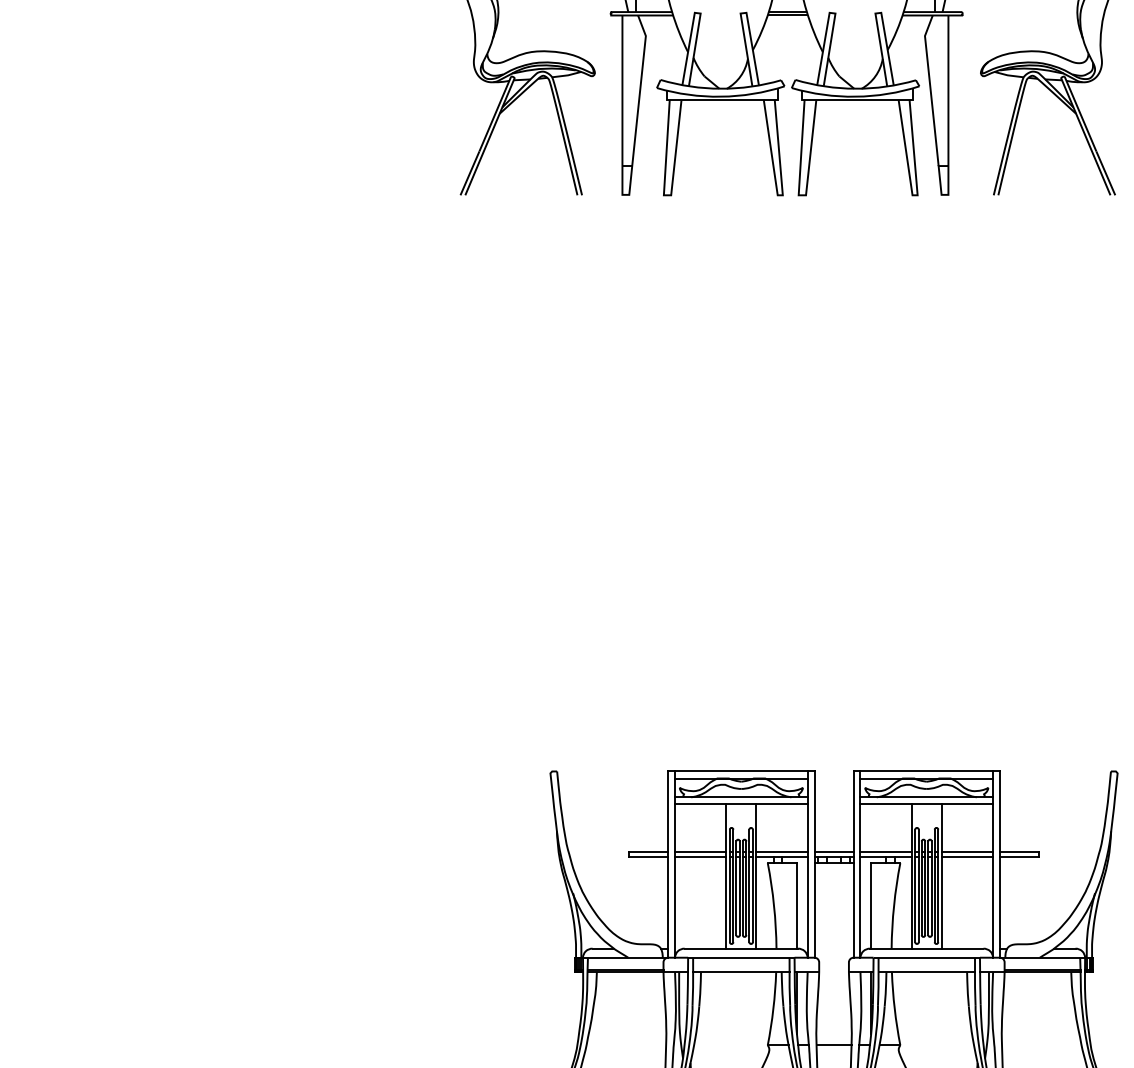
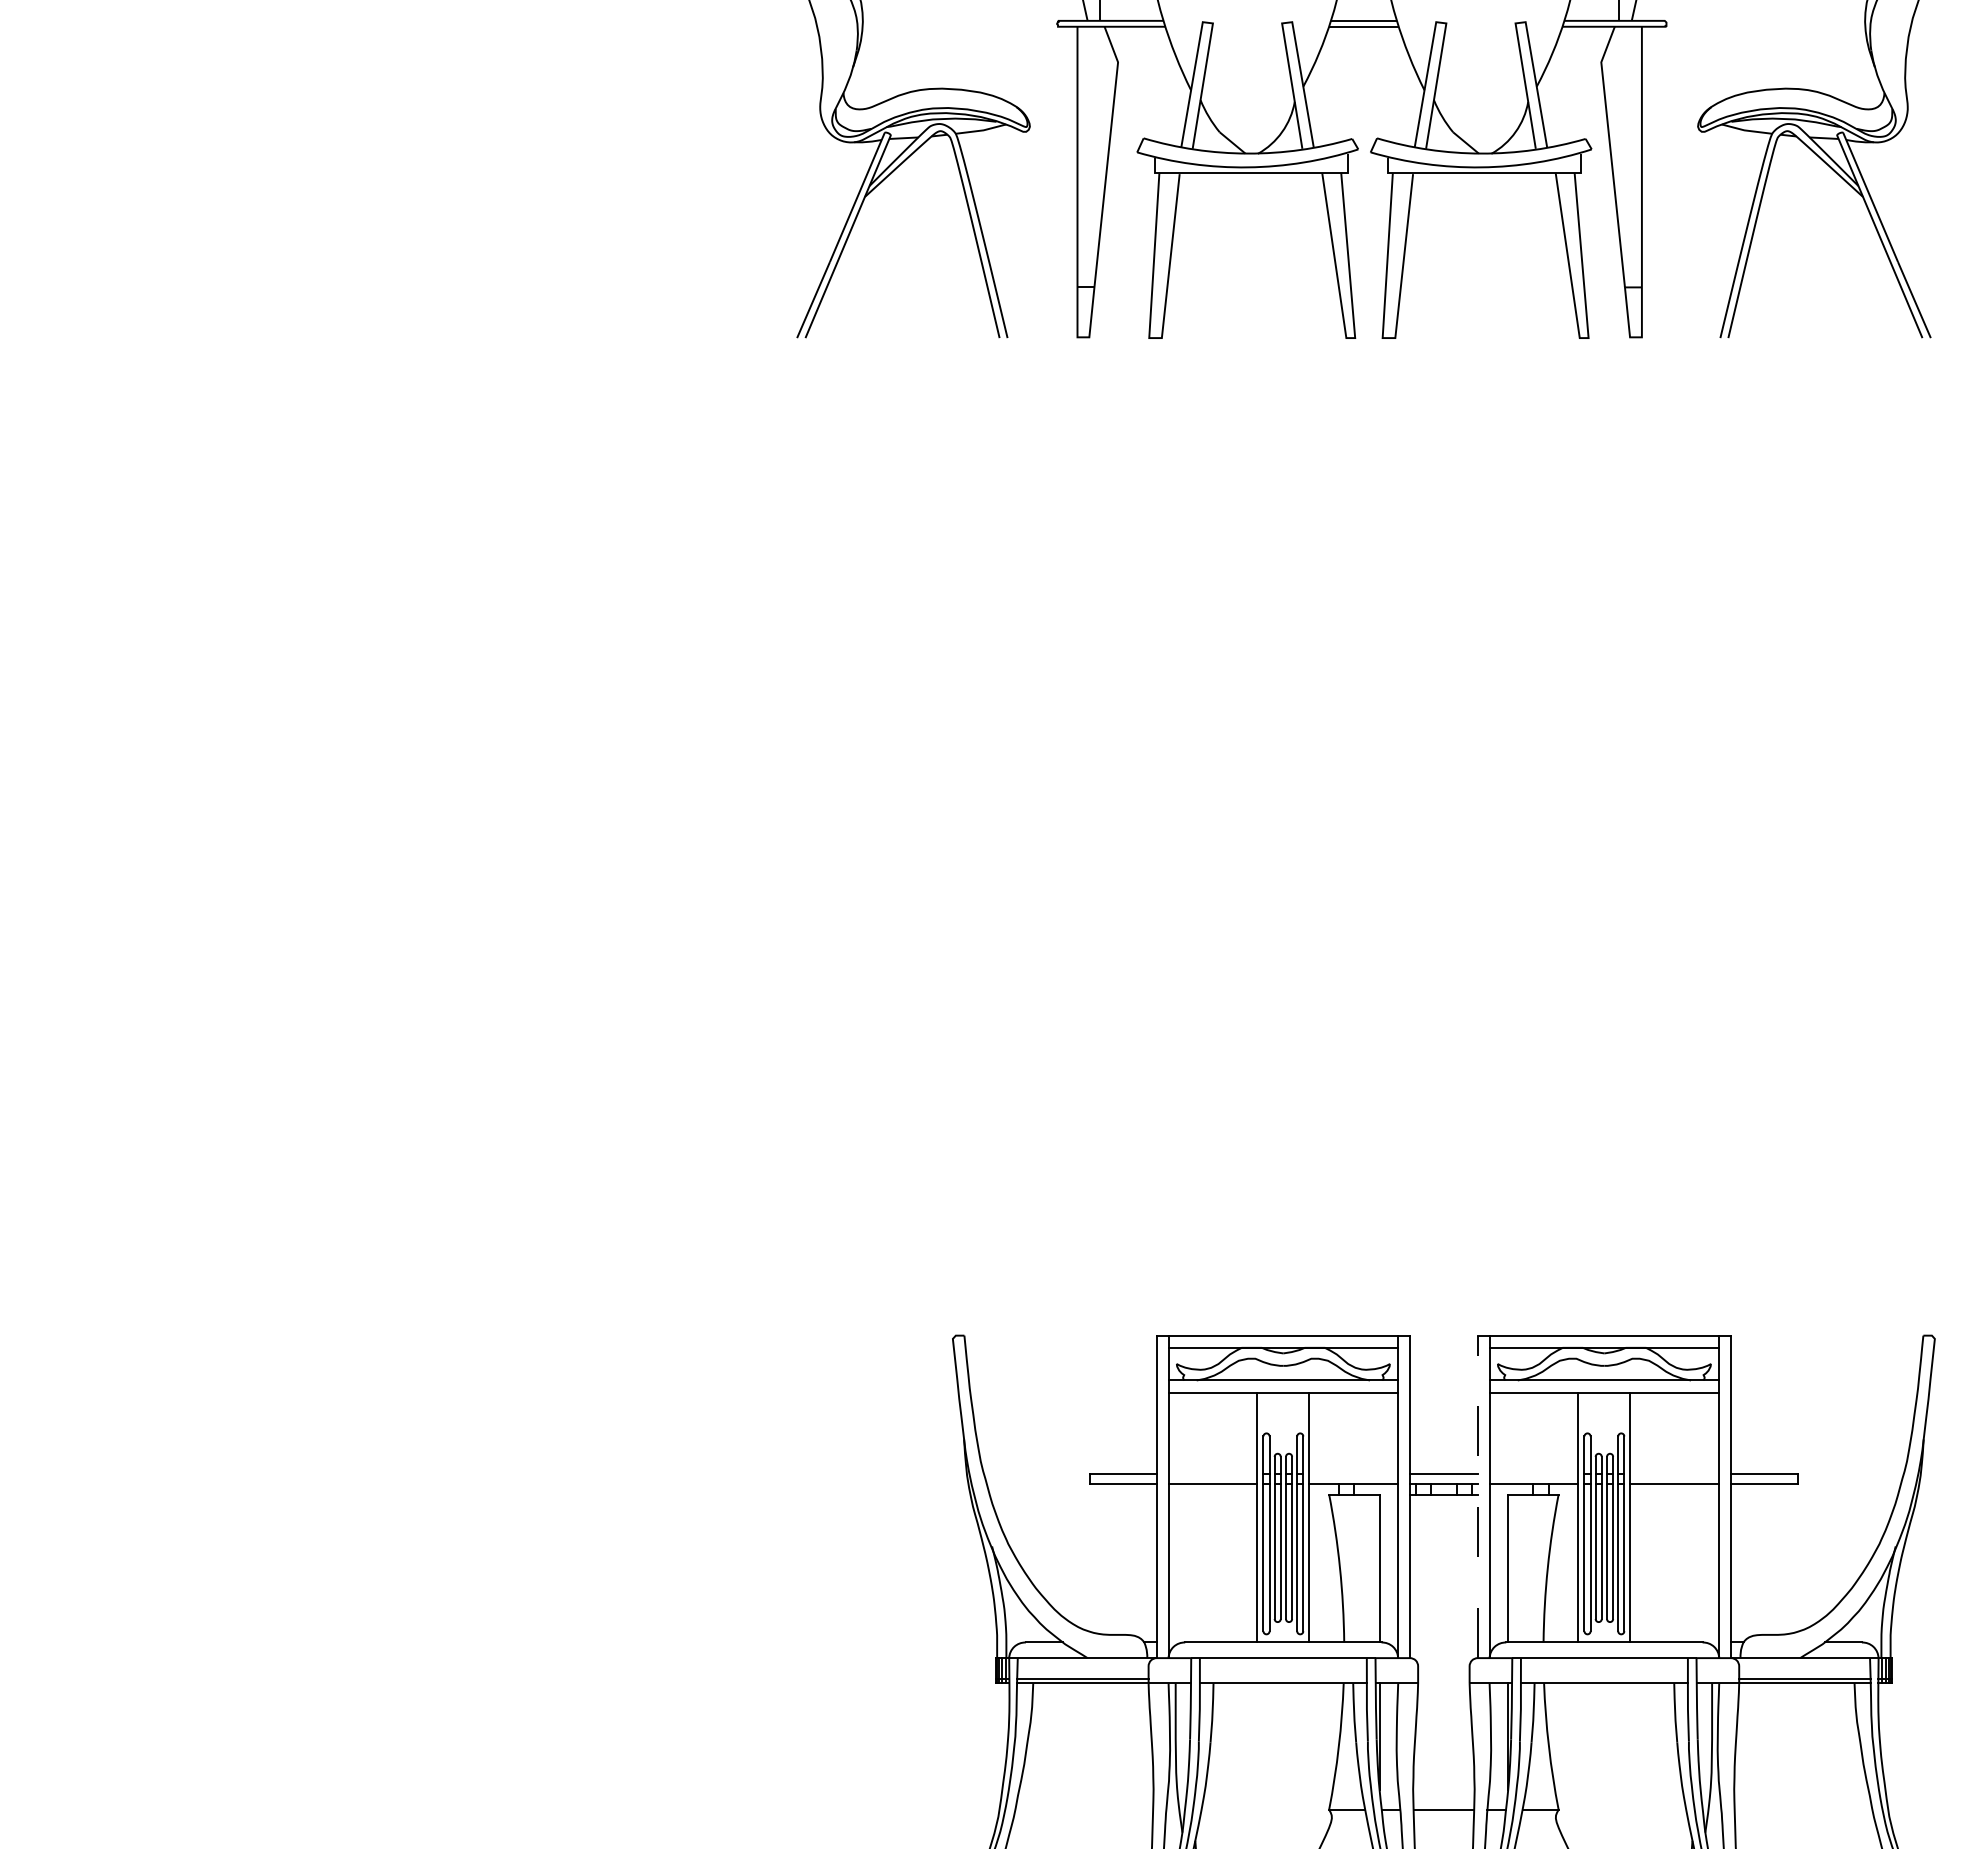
line: (700, 851) -> (1212, 1474), removed
line: (781, 851) -> (1352, 1474), removed
line: (885, 851) -> (1532, 1474), removed
line: (967, 851) -> (1674, 1474), removed
line: (853, 864) -> (1477, 1496), solid -> dashed

